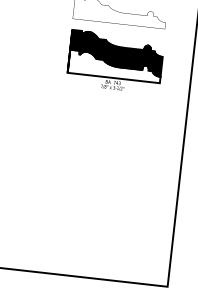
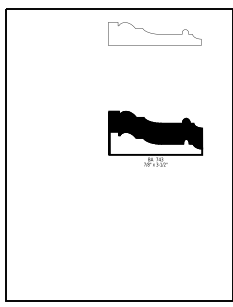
part: (115, 61) -> (155, 138), moved

